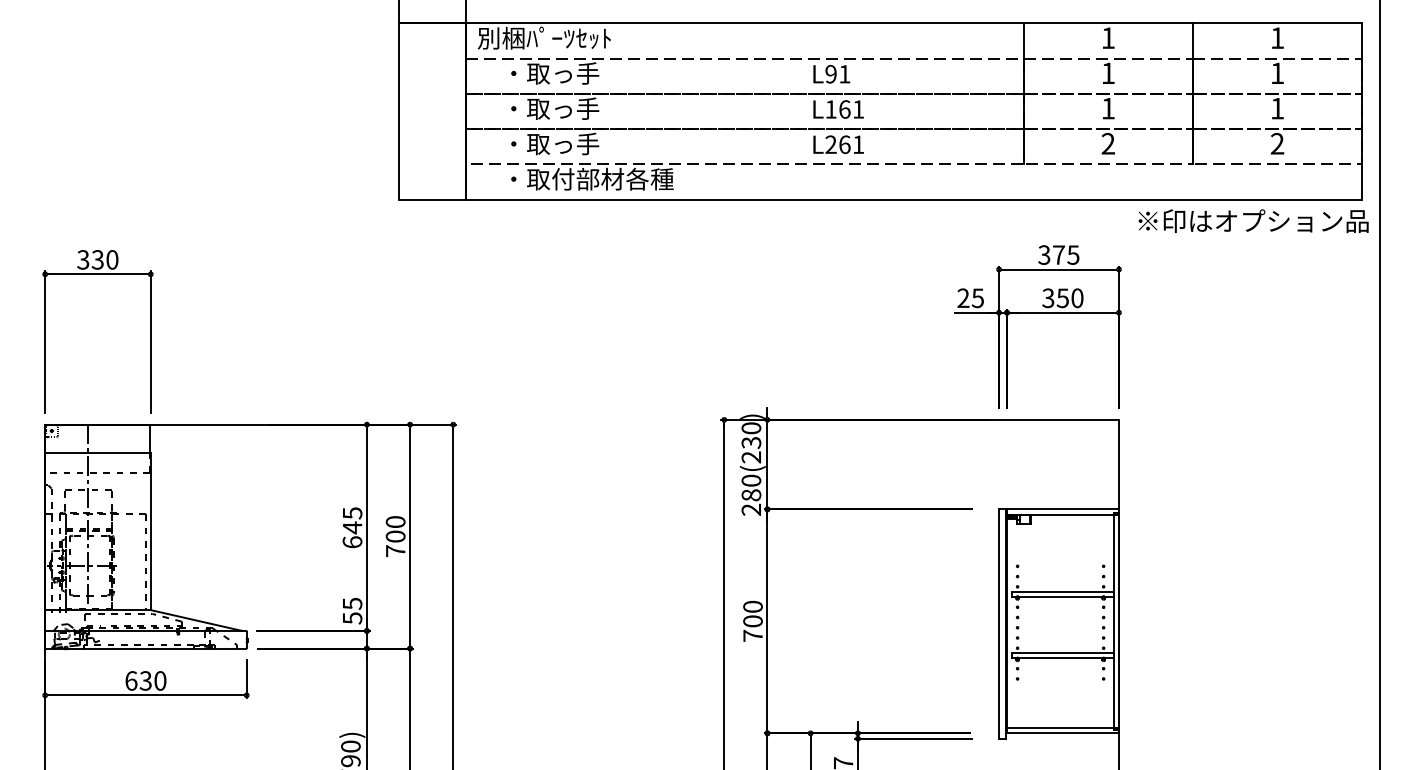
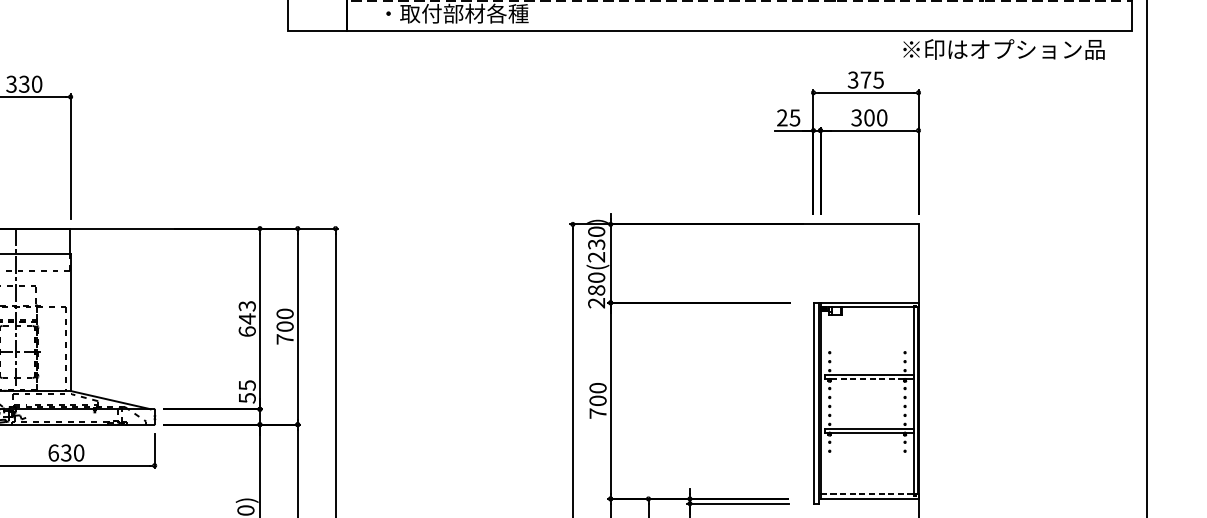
text: (1253, 221) -> (1003, 49), moved
text: (1062, 298) -> (869, 118), 350 -> 300
text: (351, 512) -> (246, 305), 645 -> 643
line: (1060, 596) -> (867, 379), solid -> dashed
line: (1061, 728) -> (868, 494), solid -> dashed

